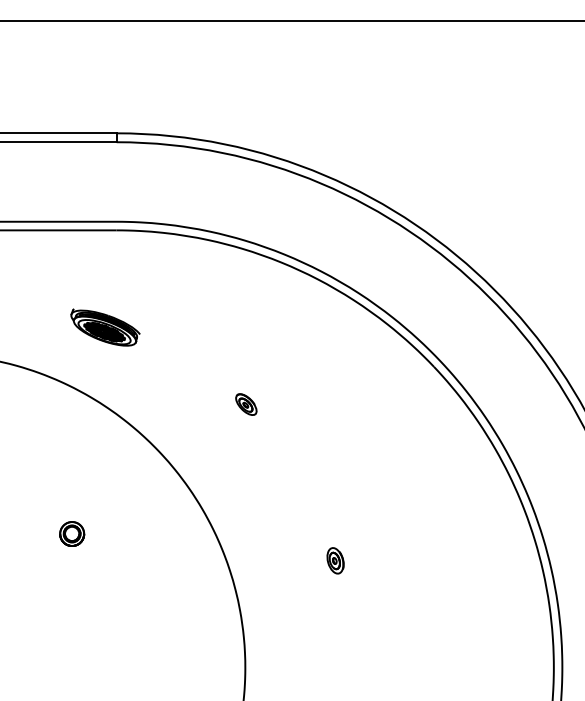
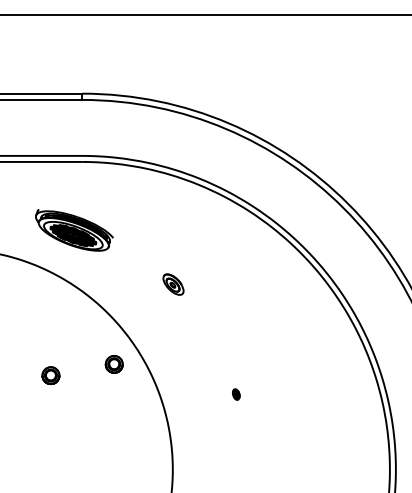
part: (105, 327) -> (74, 230), size x1.6
part: (246, 404) -> (173, 284), size x1.4
part: (162, 517) -> (114, 364), added
part: (335, 560) -> (236, 394), size x0.6

